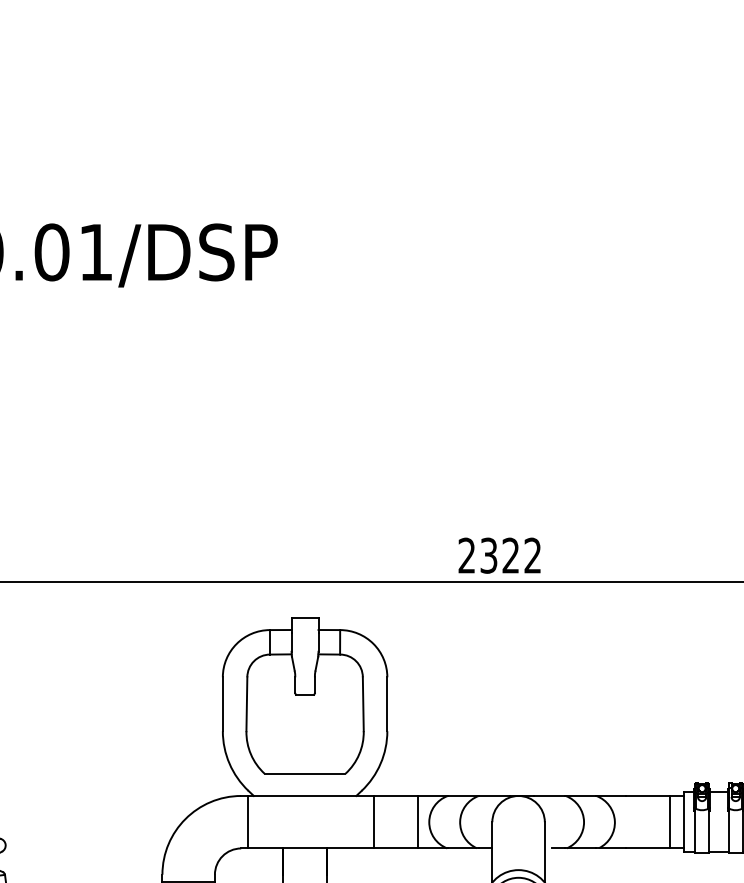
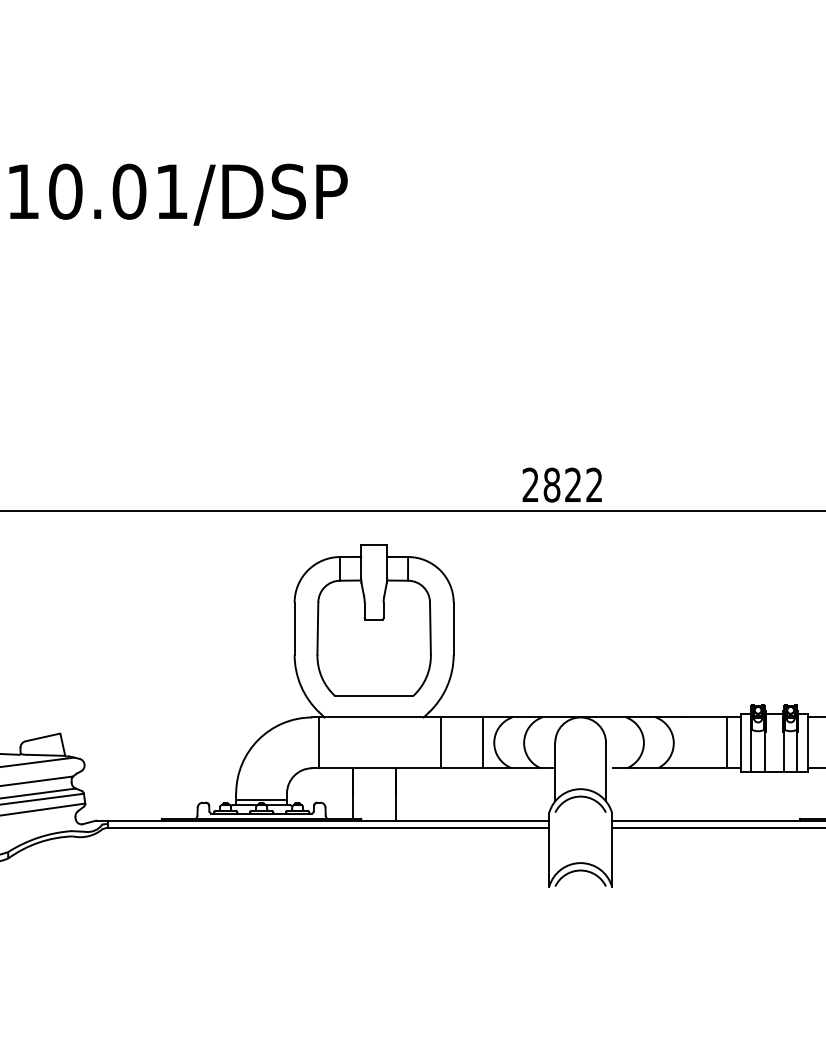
text: (488, 555) -> (551, 484), 2322 -> 2822

